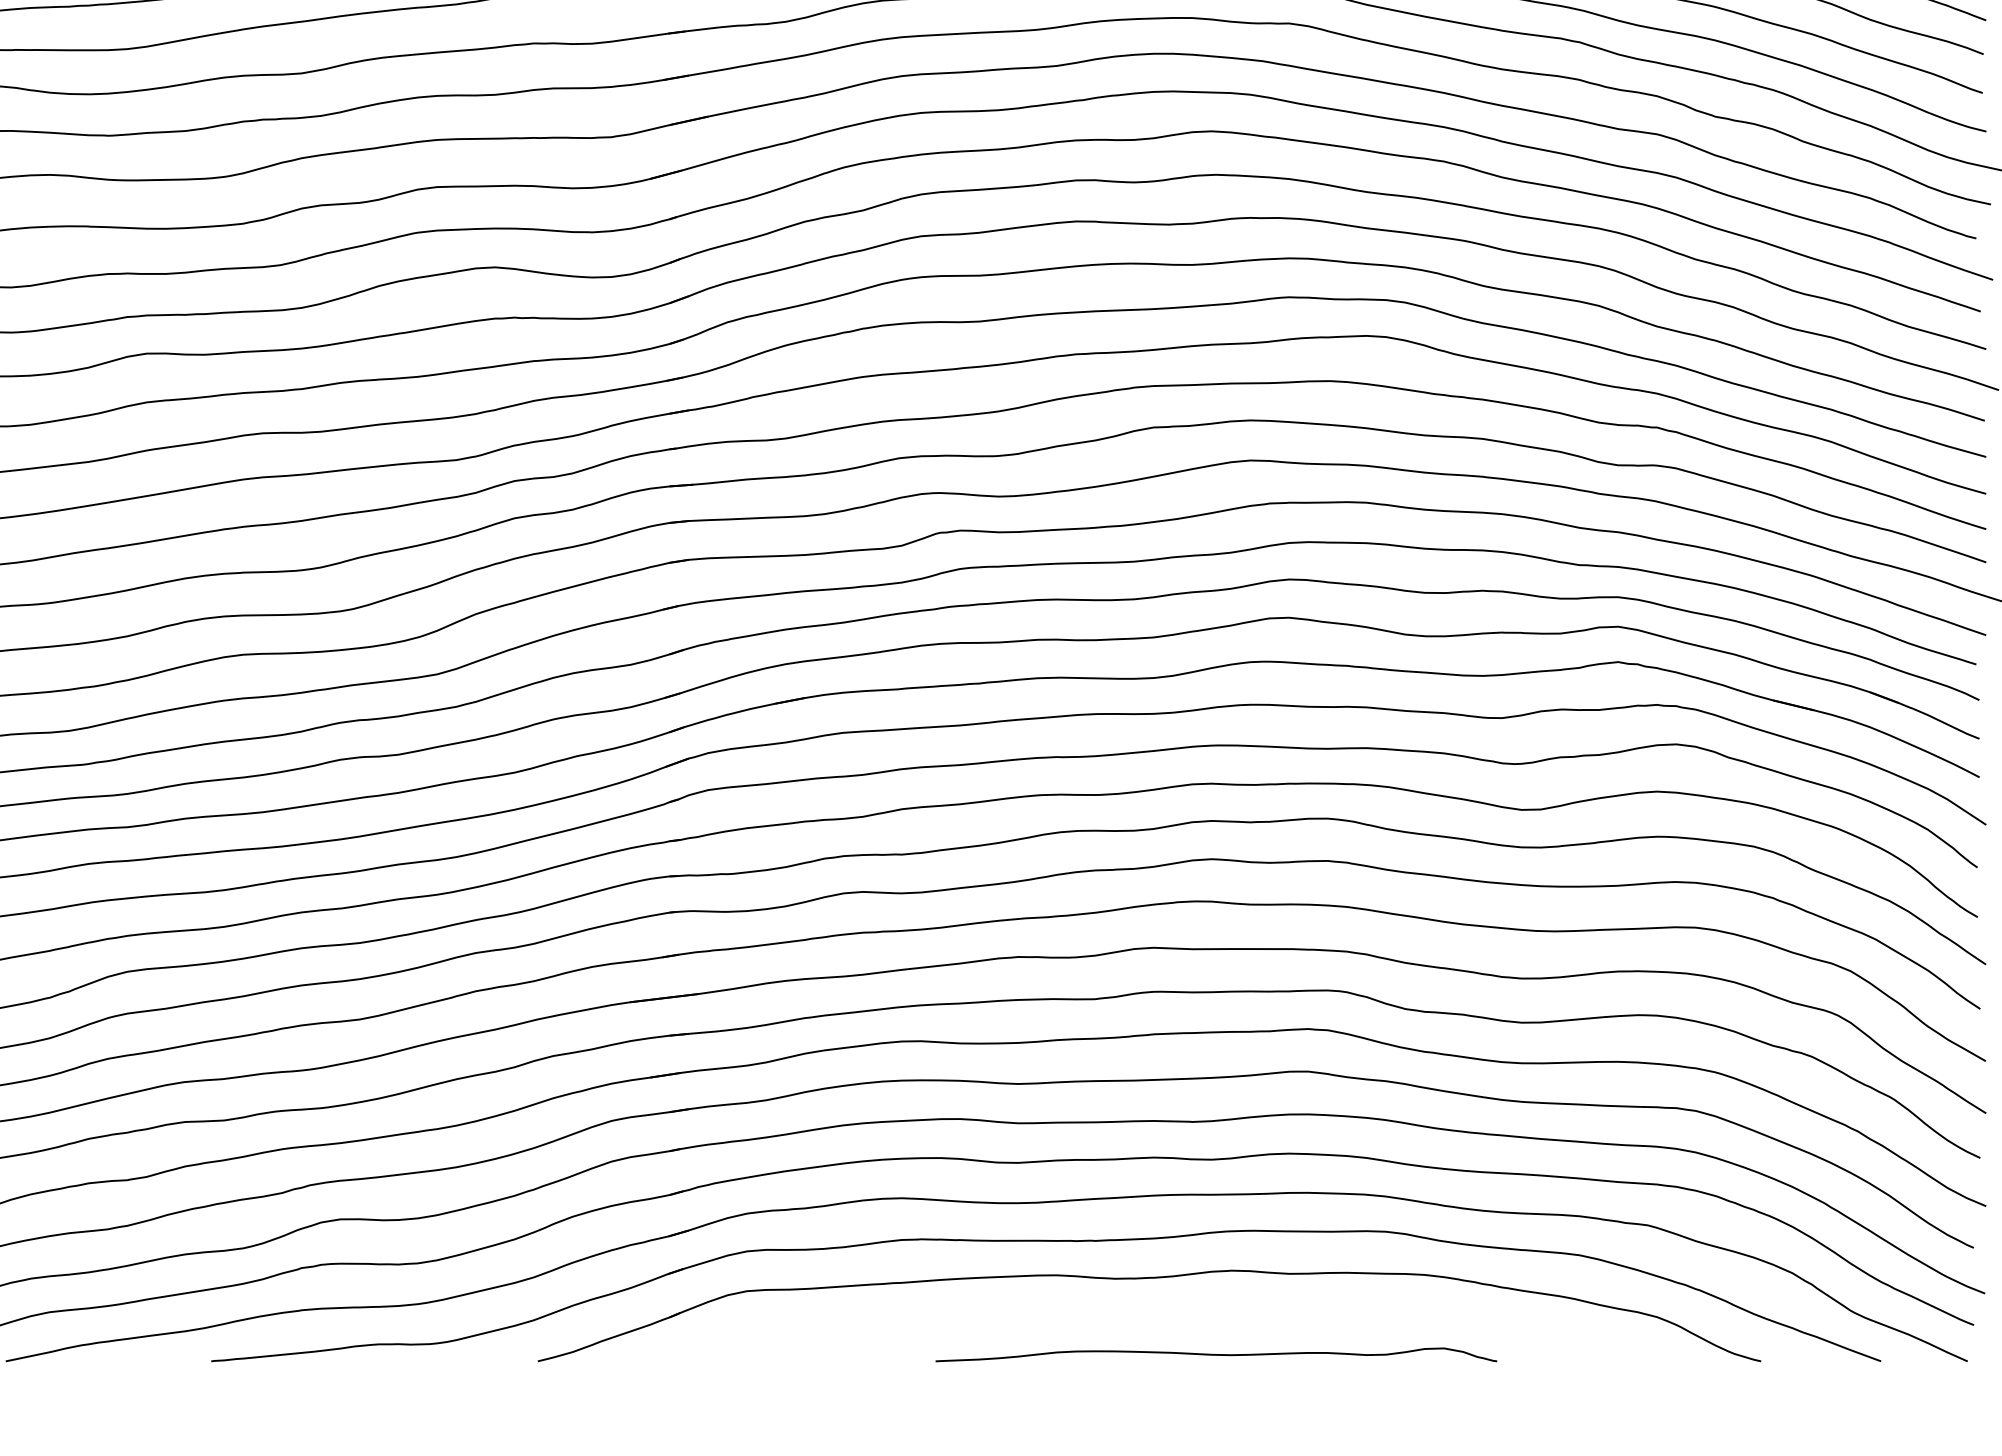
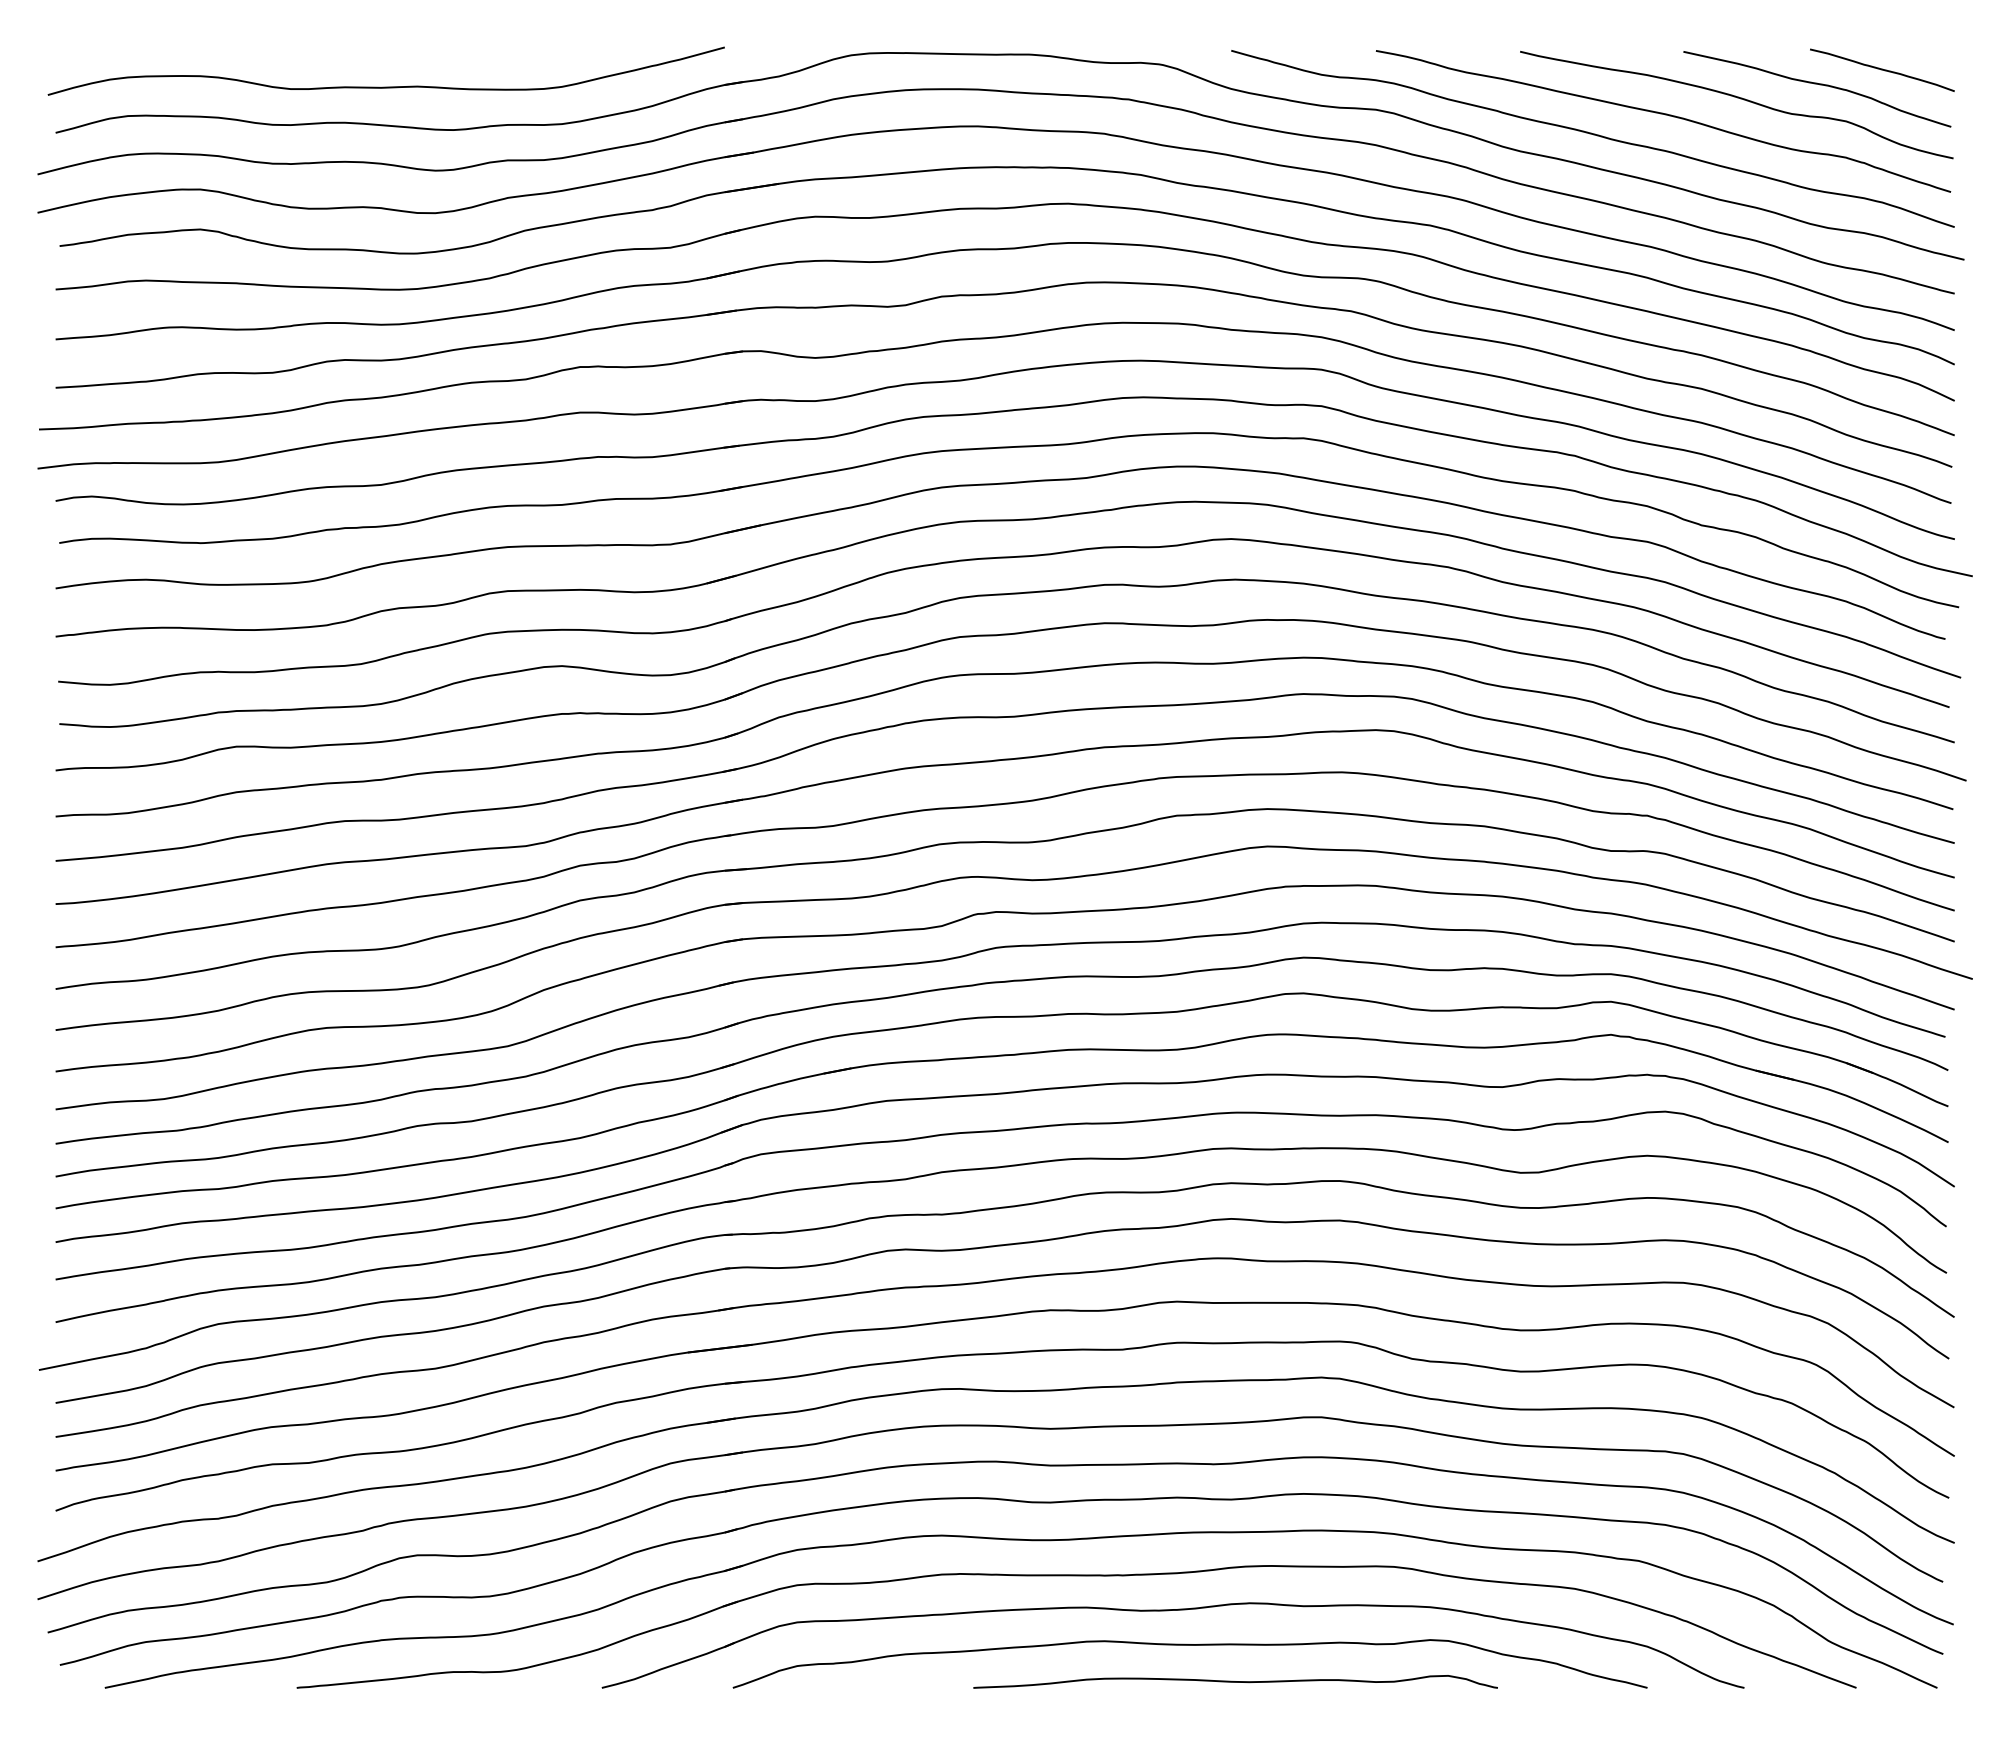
curve: (1167, 1315) -> (1189, 1645), added

